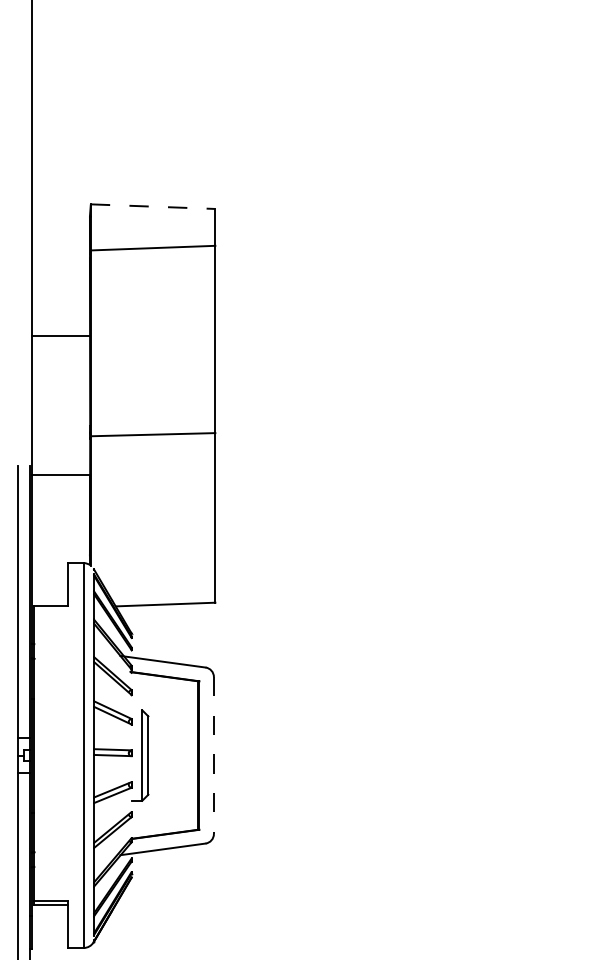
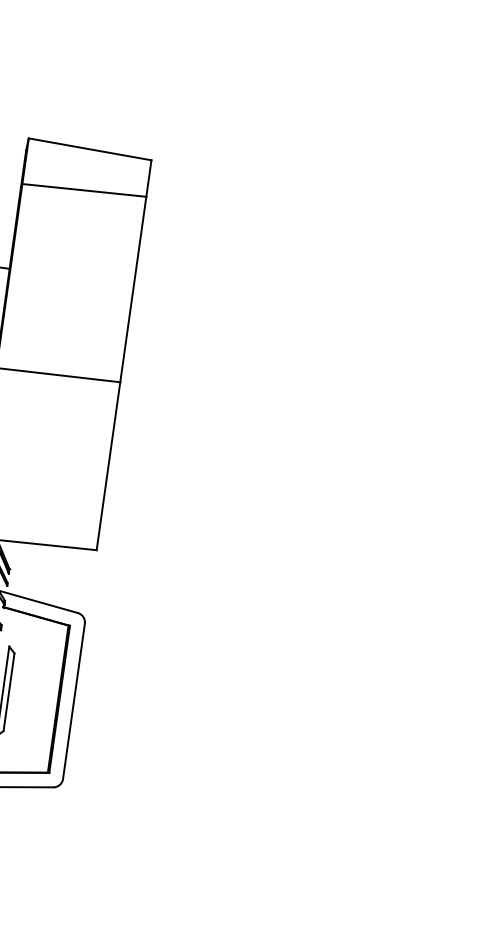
line: (153, 206) -> (90, 149), dashed -> solid
line: (213, 756) -> (73, 702), dashed -> solid

